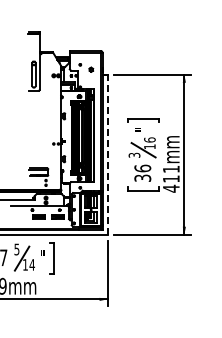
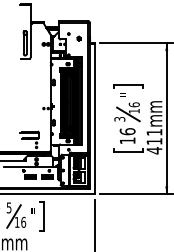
line: (107, 155) -> (94, 119), dashed -> solid
text: (142, 177) -> (127, 140), 36 -> 16
text: (31, 264) -> (22, 222), 14 -> 16

